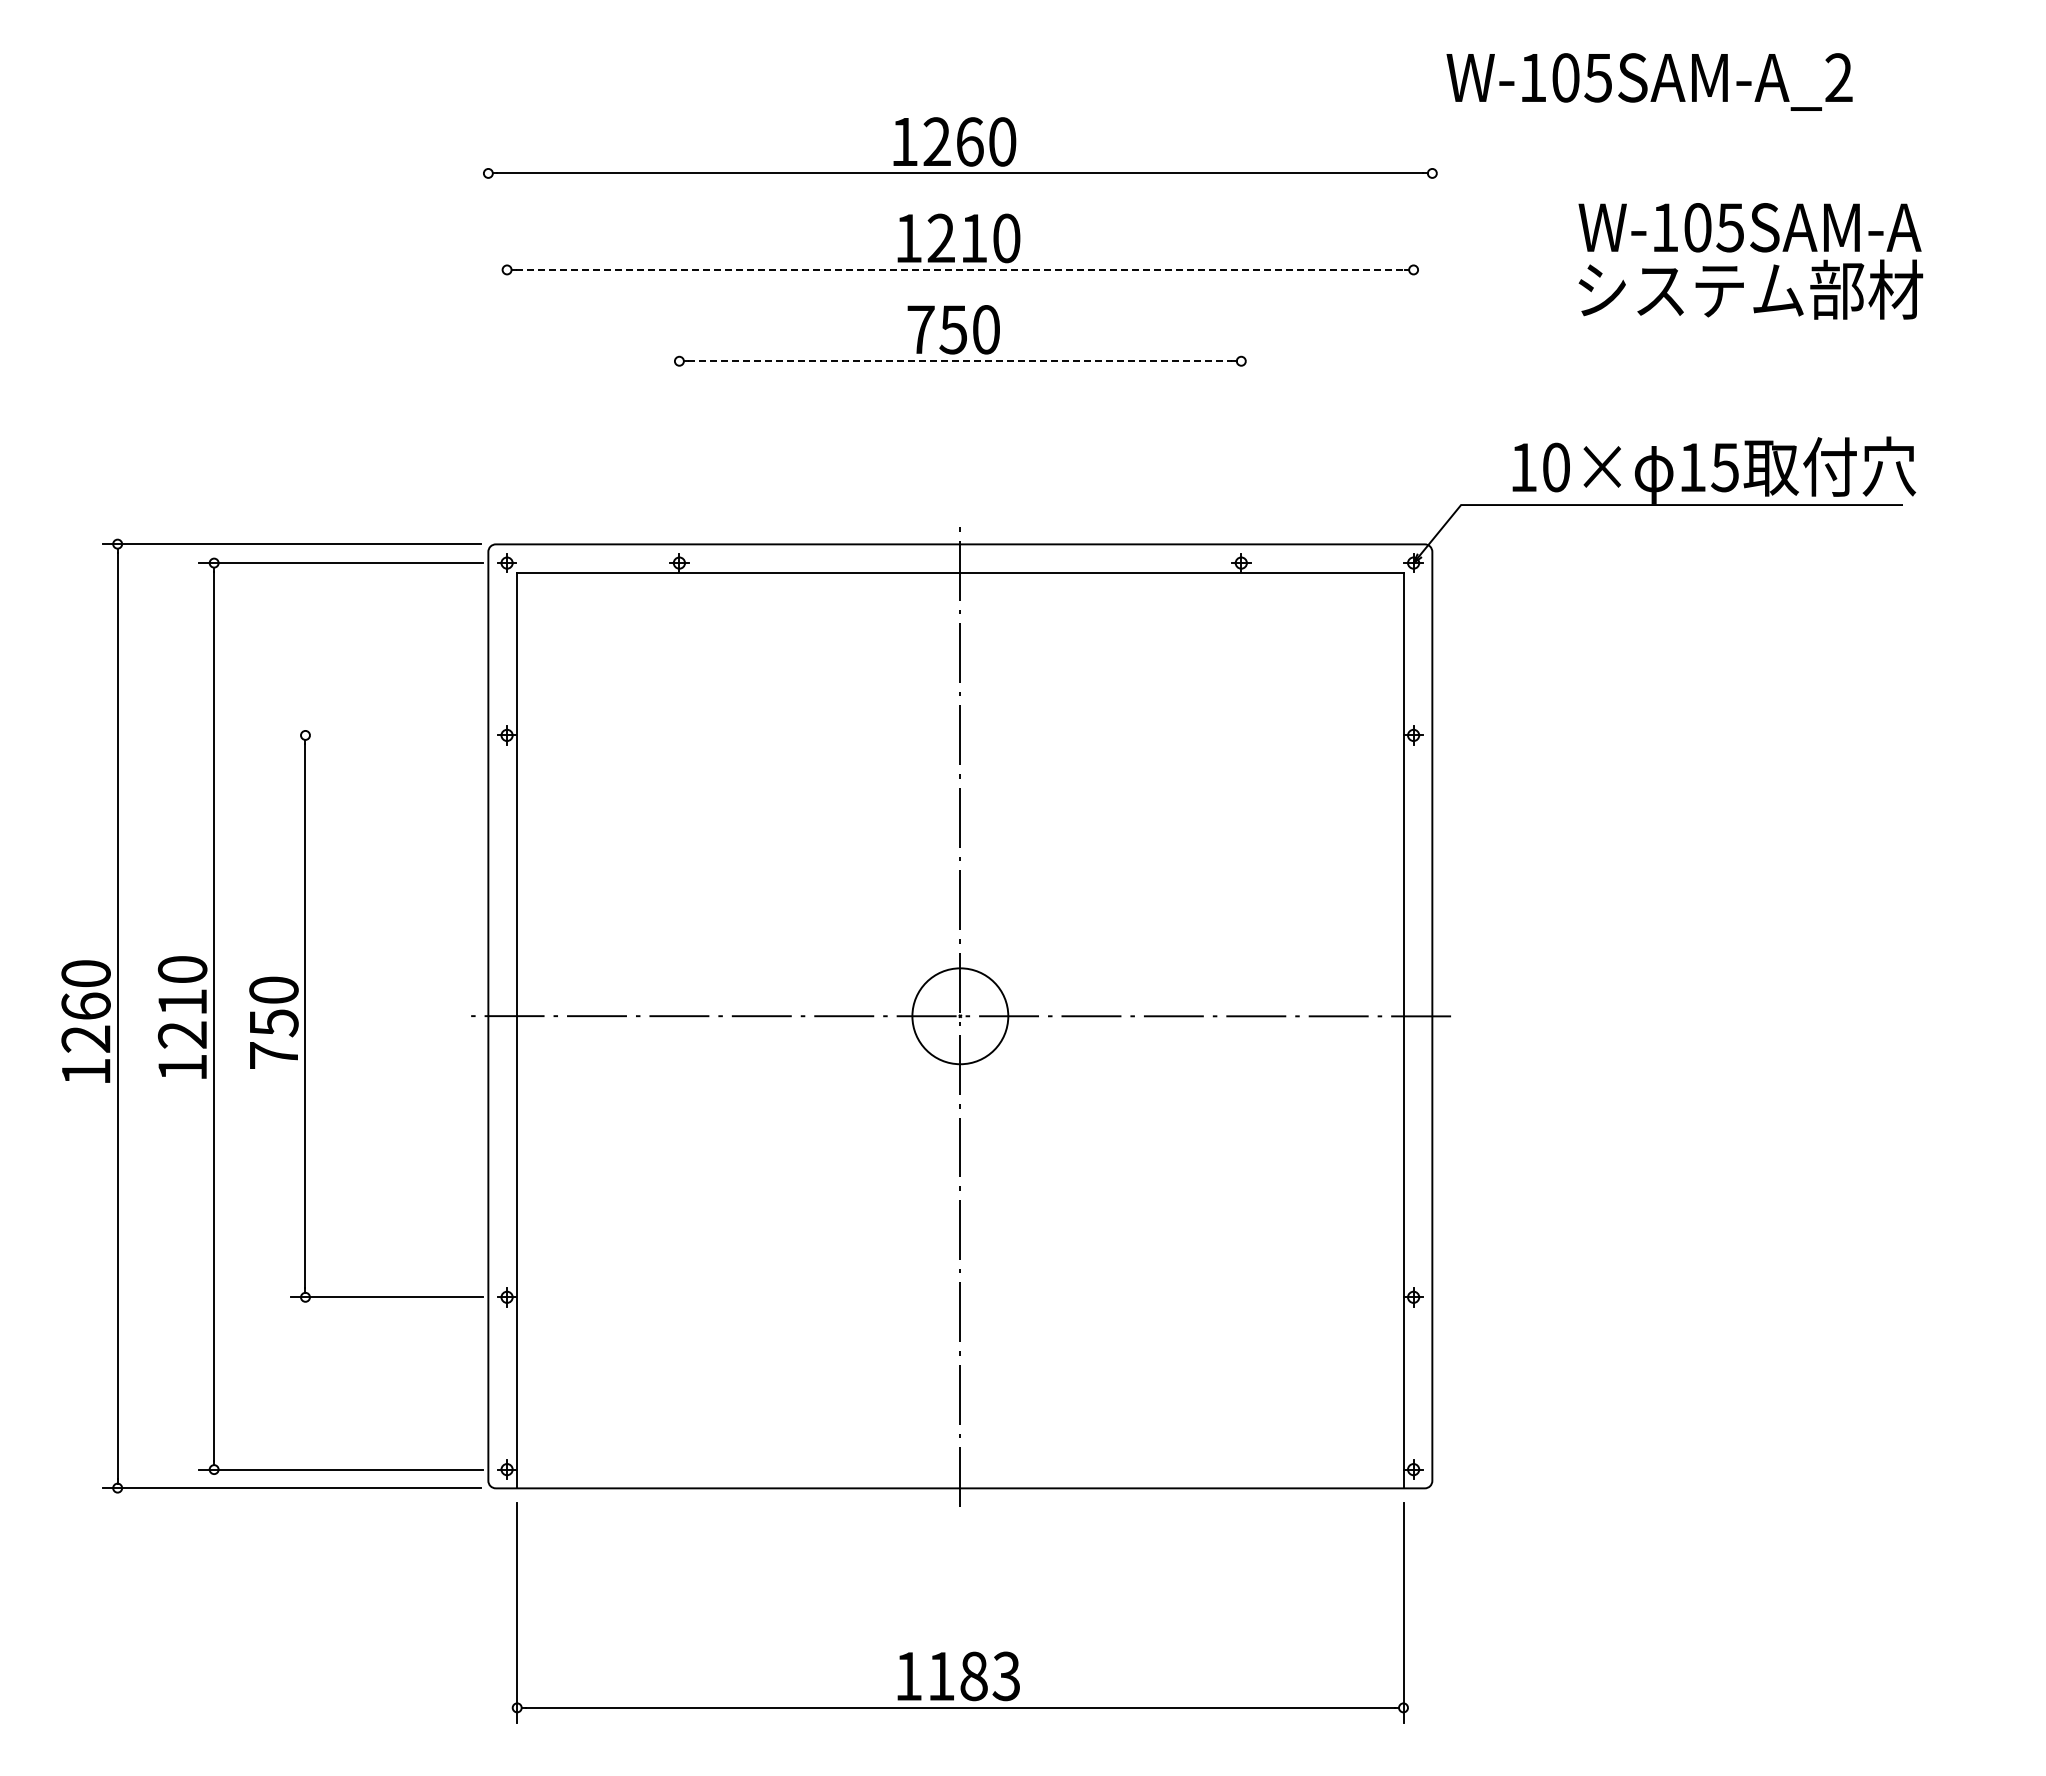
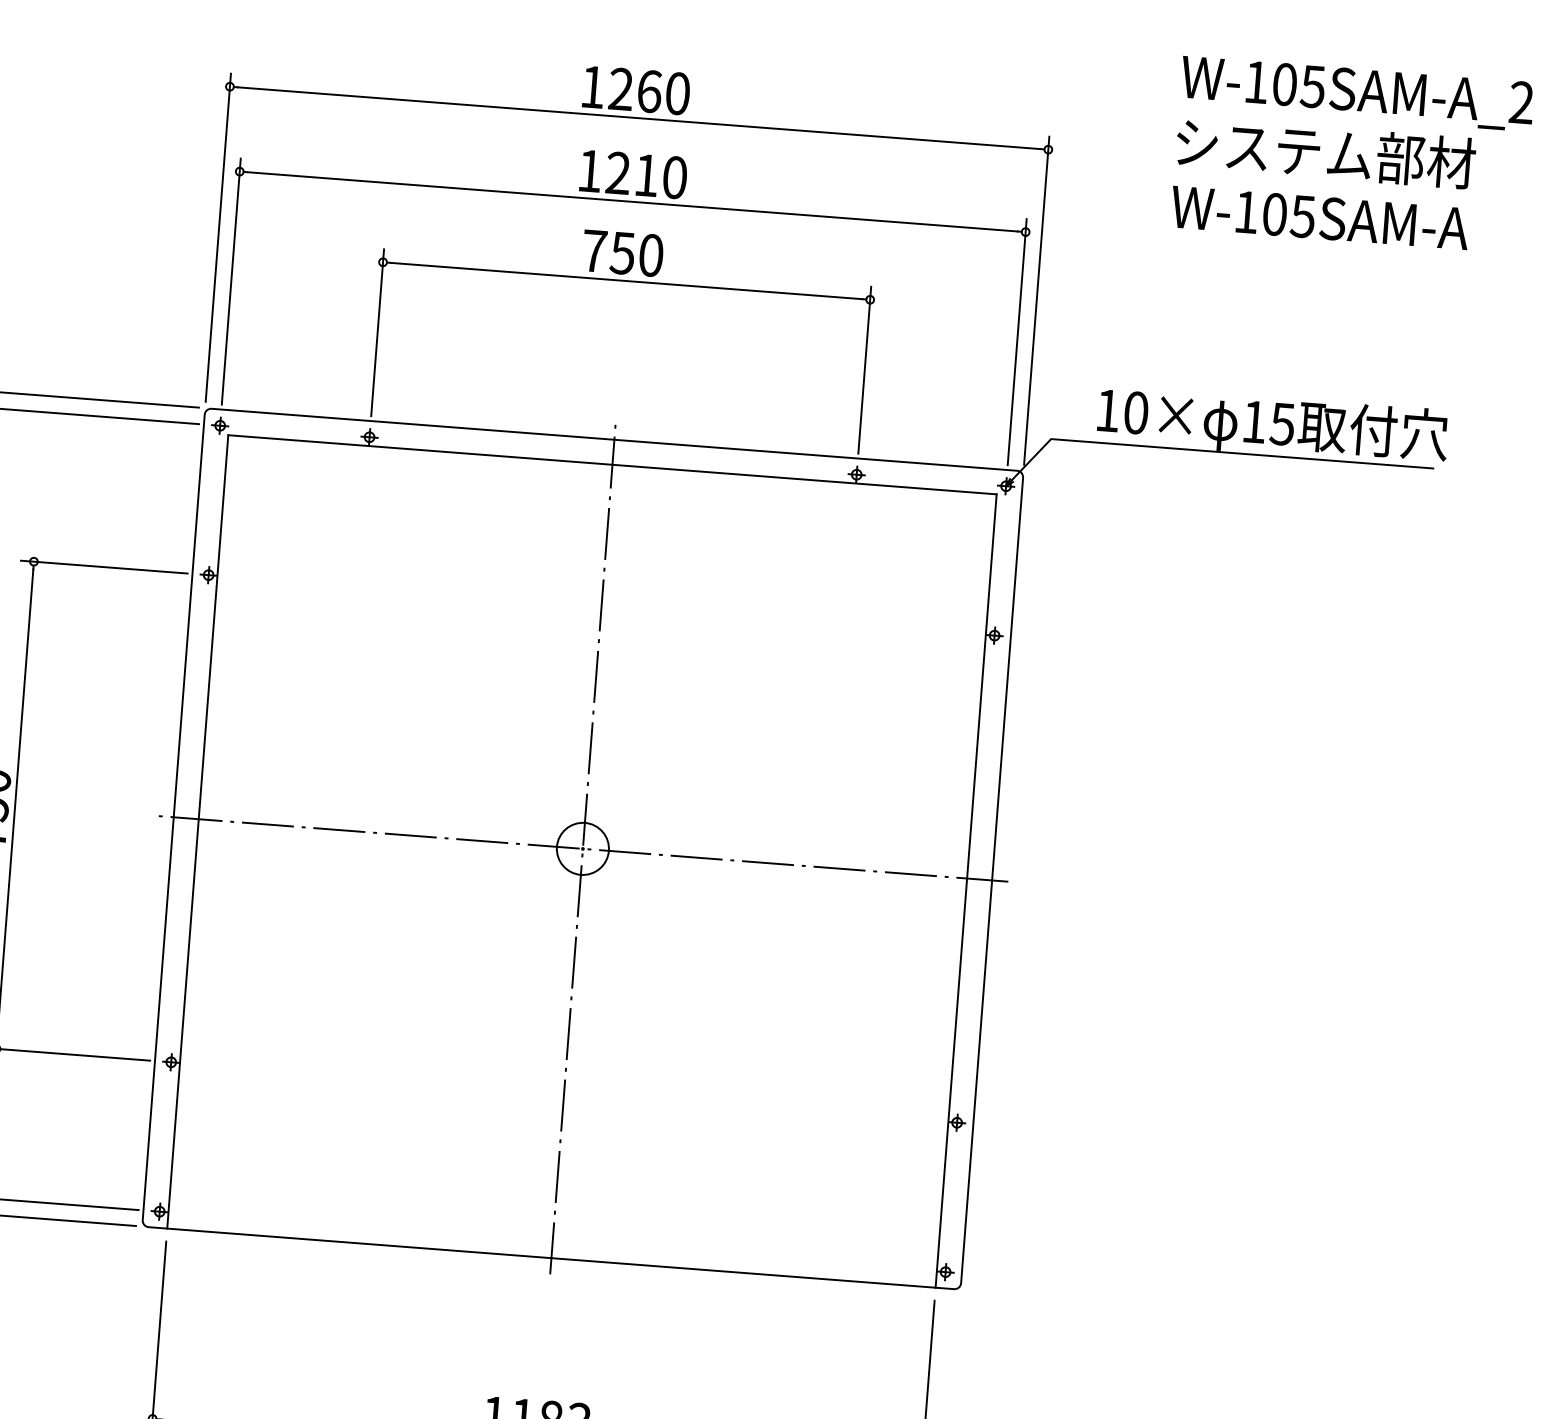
text: (1649, 81) -> (1357, 93), moved
line: (960, 269) -> (632, 201), dashed -> solid
text: (1750, 289) -> (1325, 152), moved
line: (488, 347) -> (218, 237), added
line: (1432, 347) -> (1036, 300), added
line: (960, 361) -> (626, 281), dashed -> solid
line: (507, 396) -> (231, 281), added
line: (1413, 396) -> (1017, 341), added
line: (679, 442) -> (377, 332), added
line: (1241, 442) -> (864, 370), added
line: (386, 735) -> (104, 567), added
circle: (960, 1016) -> (583, 849), size x0.62

